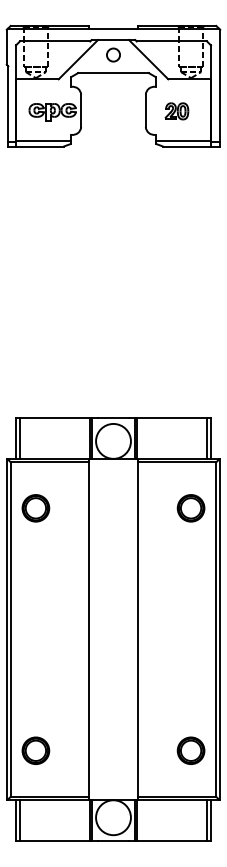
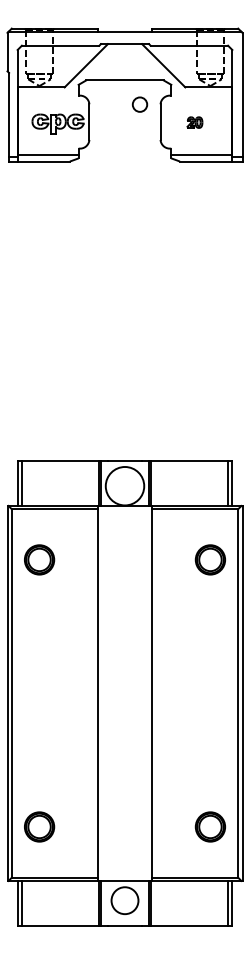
circle: (113, 54) -> (139, 104), moved
part: (176, 111) -> (194, 122), size x0.6
circle: (113, 817) -> (124, 900), size x0.7

